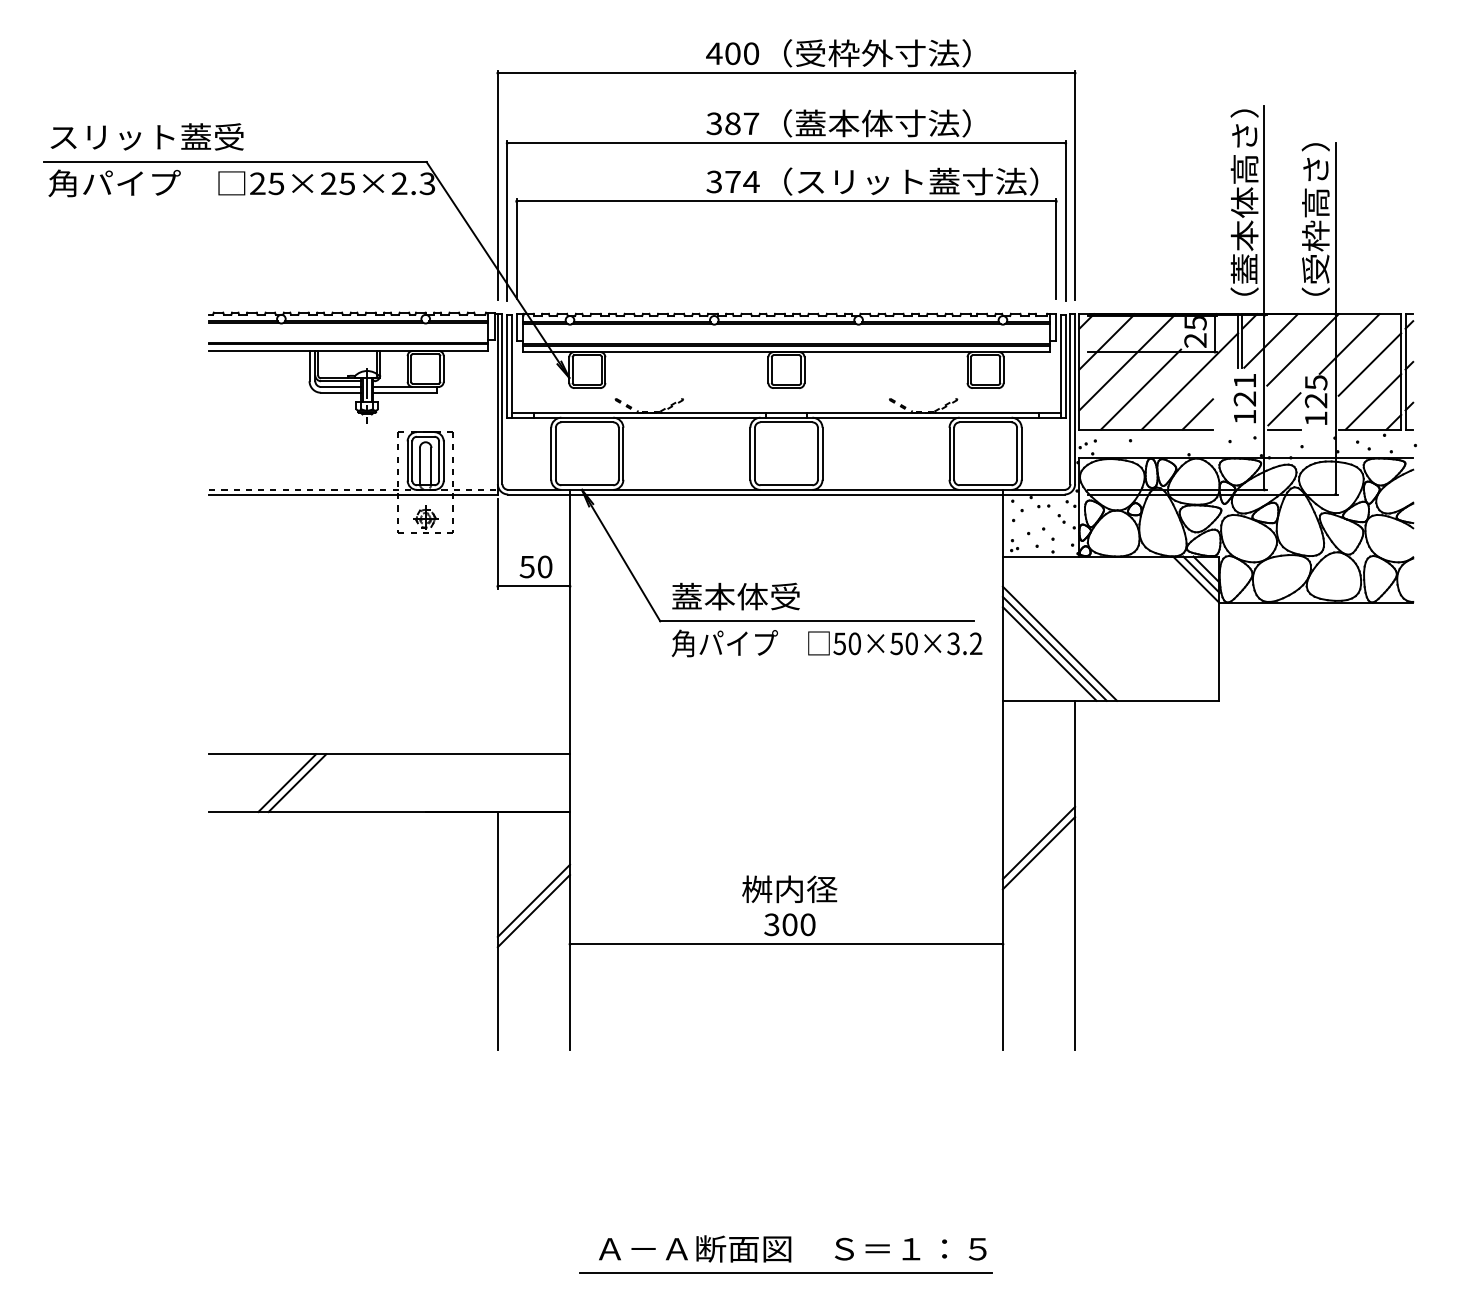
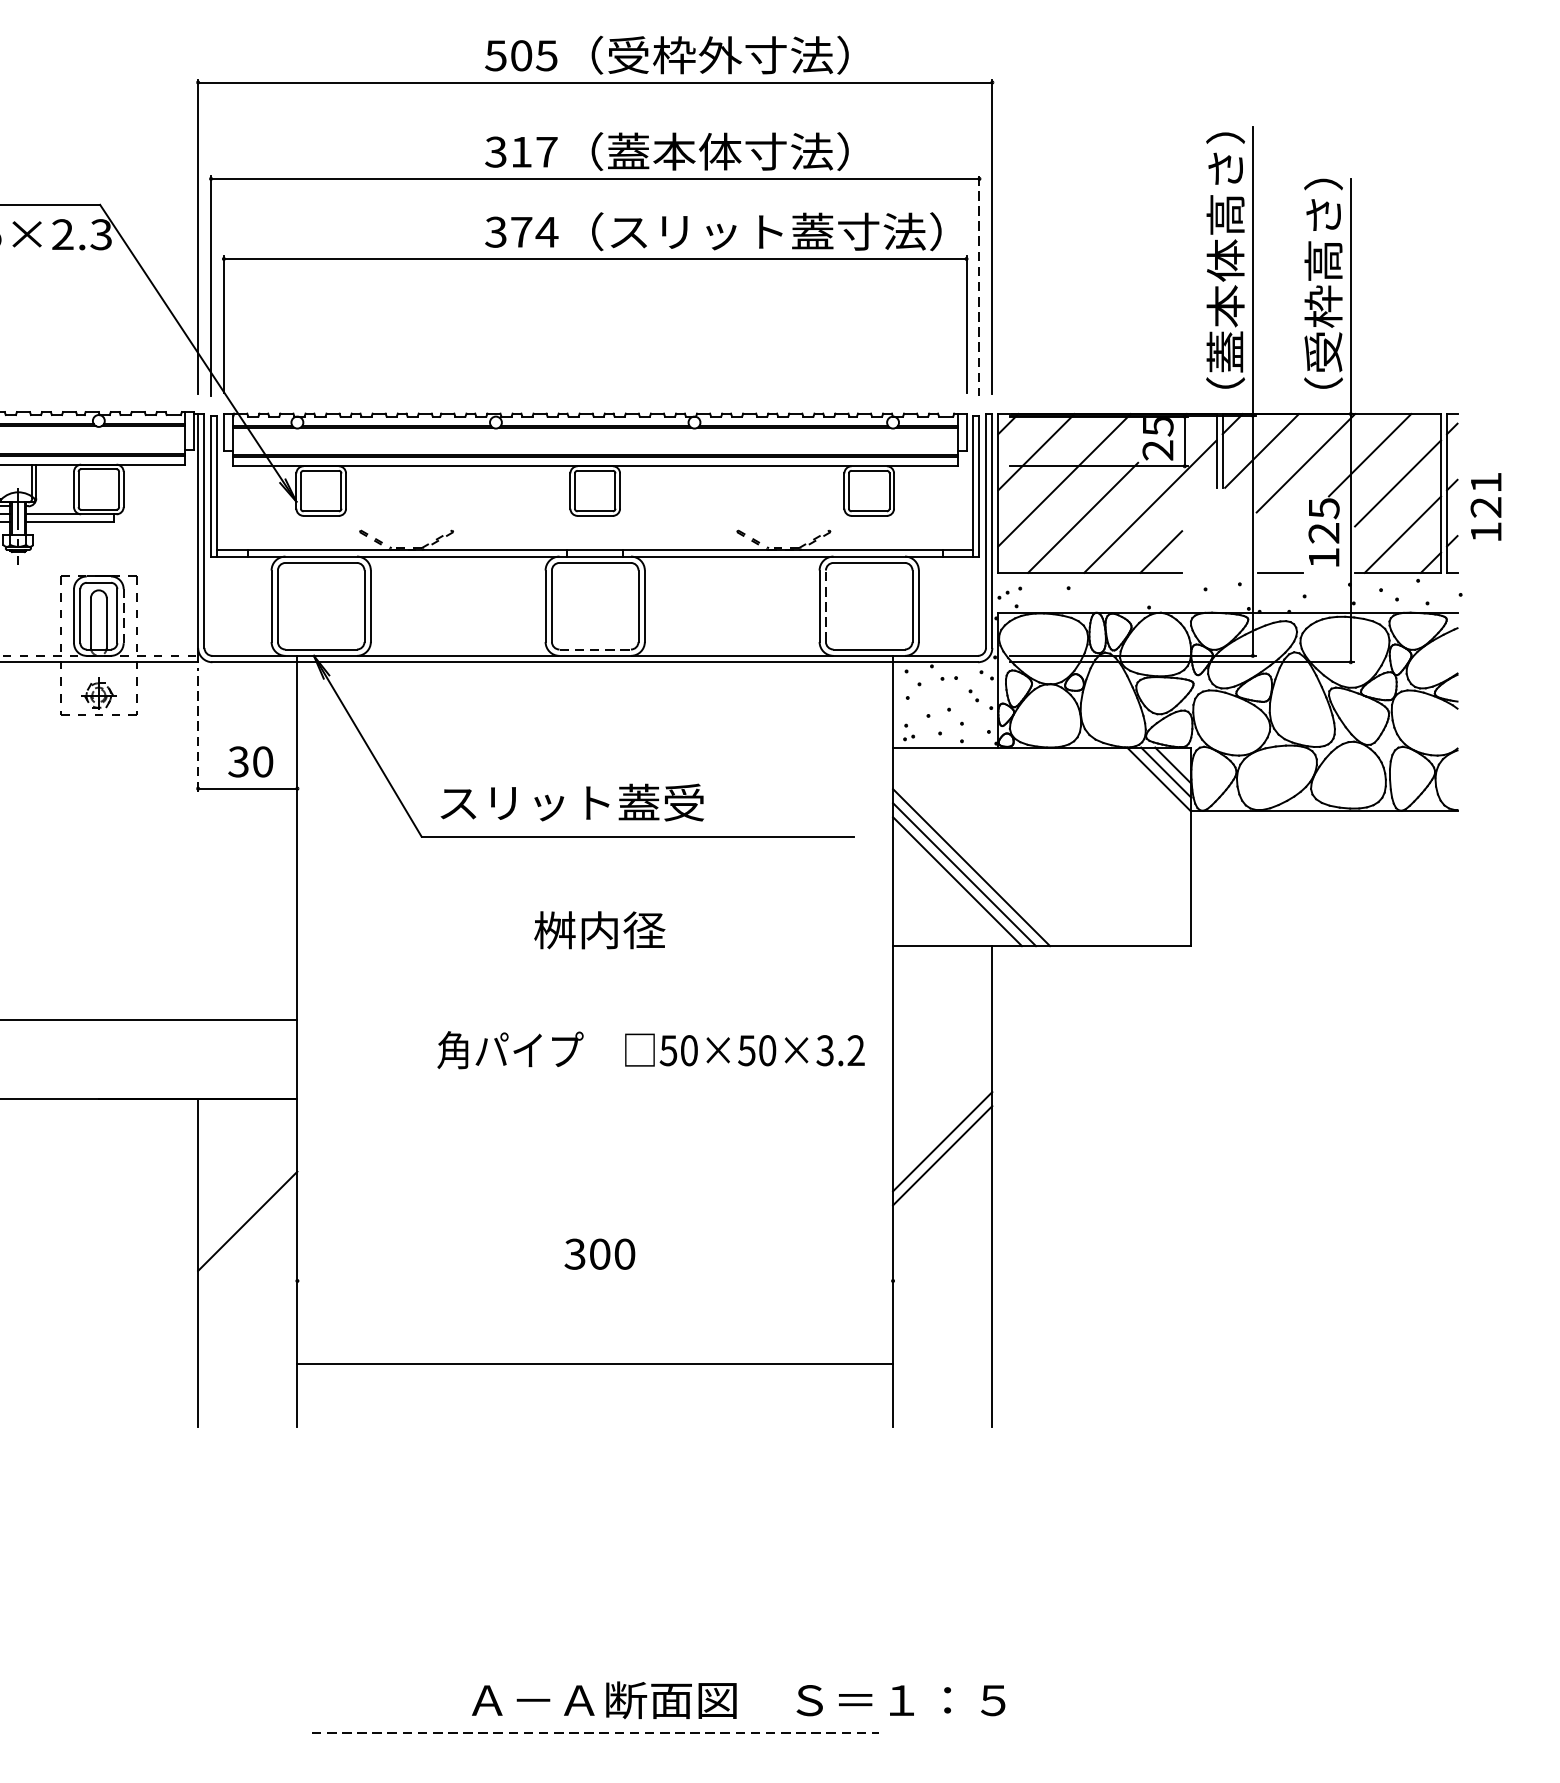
text: (732, 53) -> (520, 55), 400 -> 505
text: (732, 123) -> (520, 151), 387 -> 317
line: (1065, 220) -> (979, 285), solid -> dashed
text: (1244, 398) -> (1485, 506), moved
line: (1284, 409) -> (1280, 545), removed
line: (954, 453) -> (826, 605), solid -> dashed
line: (443, 461) -> (123, 616), solid -> dashed
line: (786, 485) -> (595, 649), solid -> dashed
line: (497, 543) -> (197, 729), solid -> dashed
text: (527, 566) -> (238, 761), 50 -> 30
text: (768, 596) -> (570, 802), 蓋本体受 -> スリット蓋受
text: (826, 643) -> (650, 1050), moved
text: (789, 889) -> (599, 930), moved
line: (533, 911) -> (247, 1235), removed
line: (786, 944) -> (595, 1363), moved
text: (792, 1248) -> (738, 1699), moved
line: (786, 1272) -> (595, 1732), solid -> dashed

